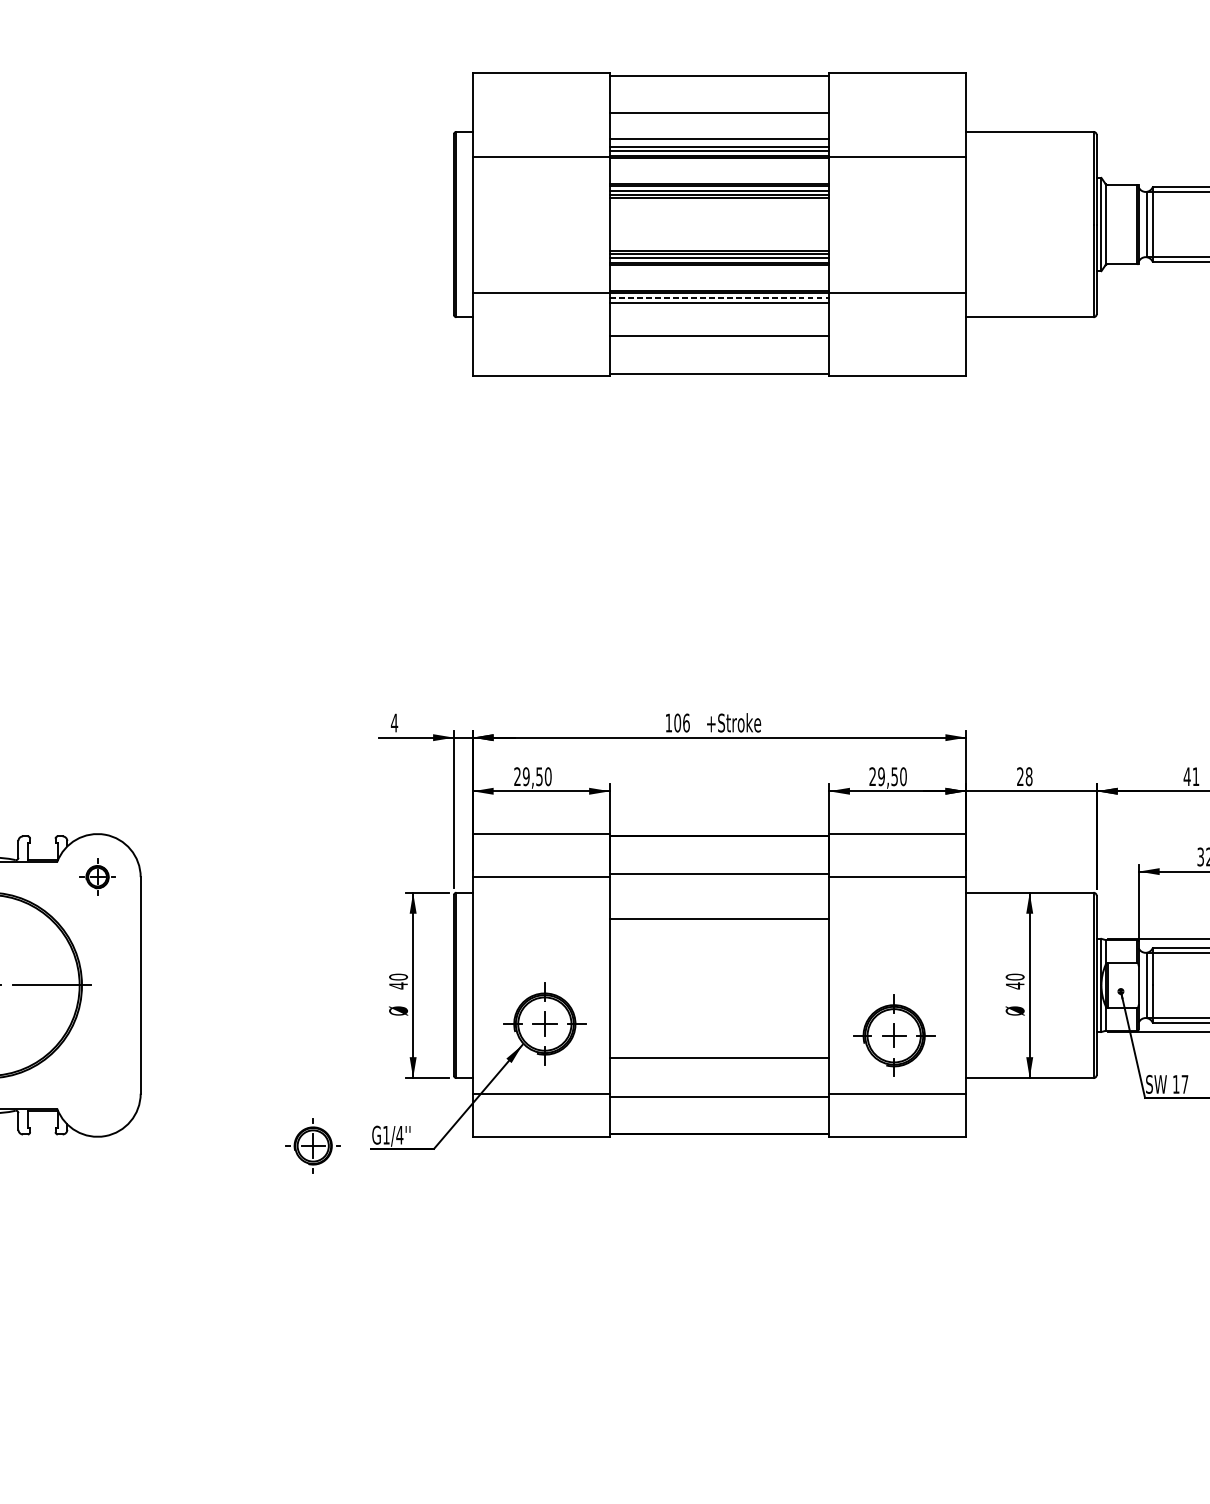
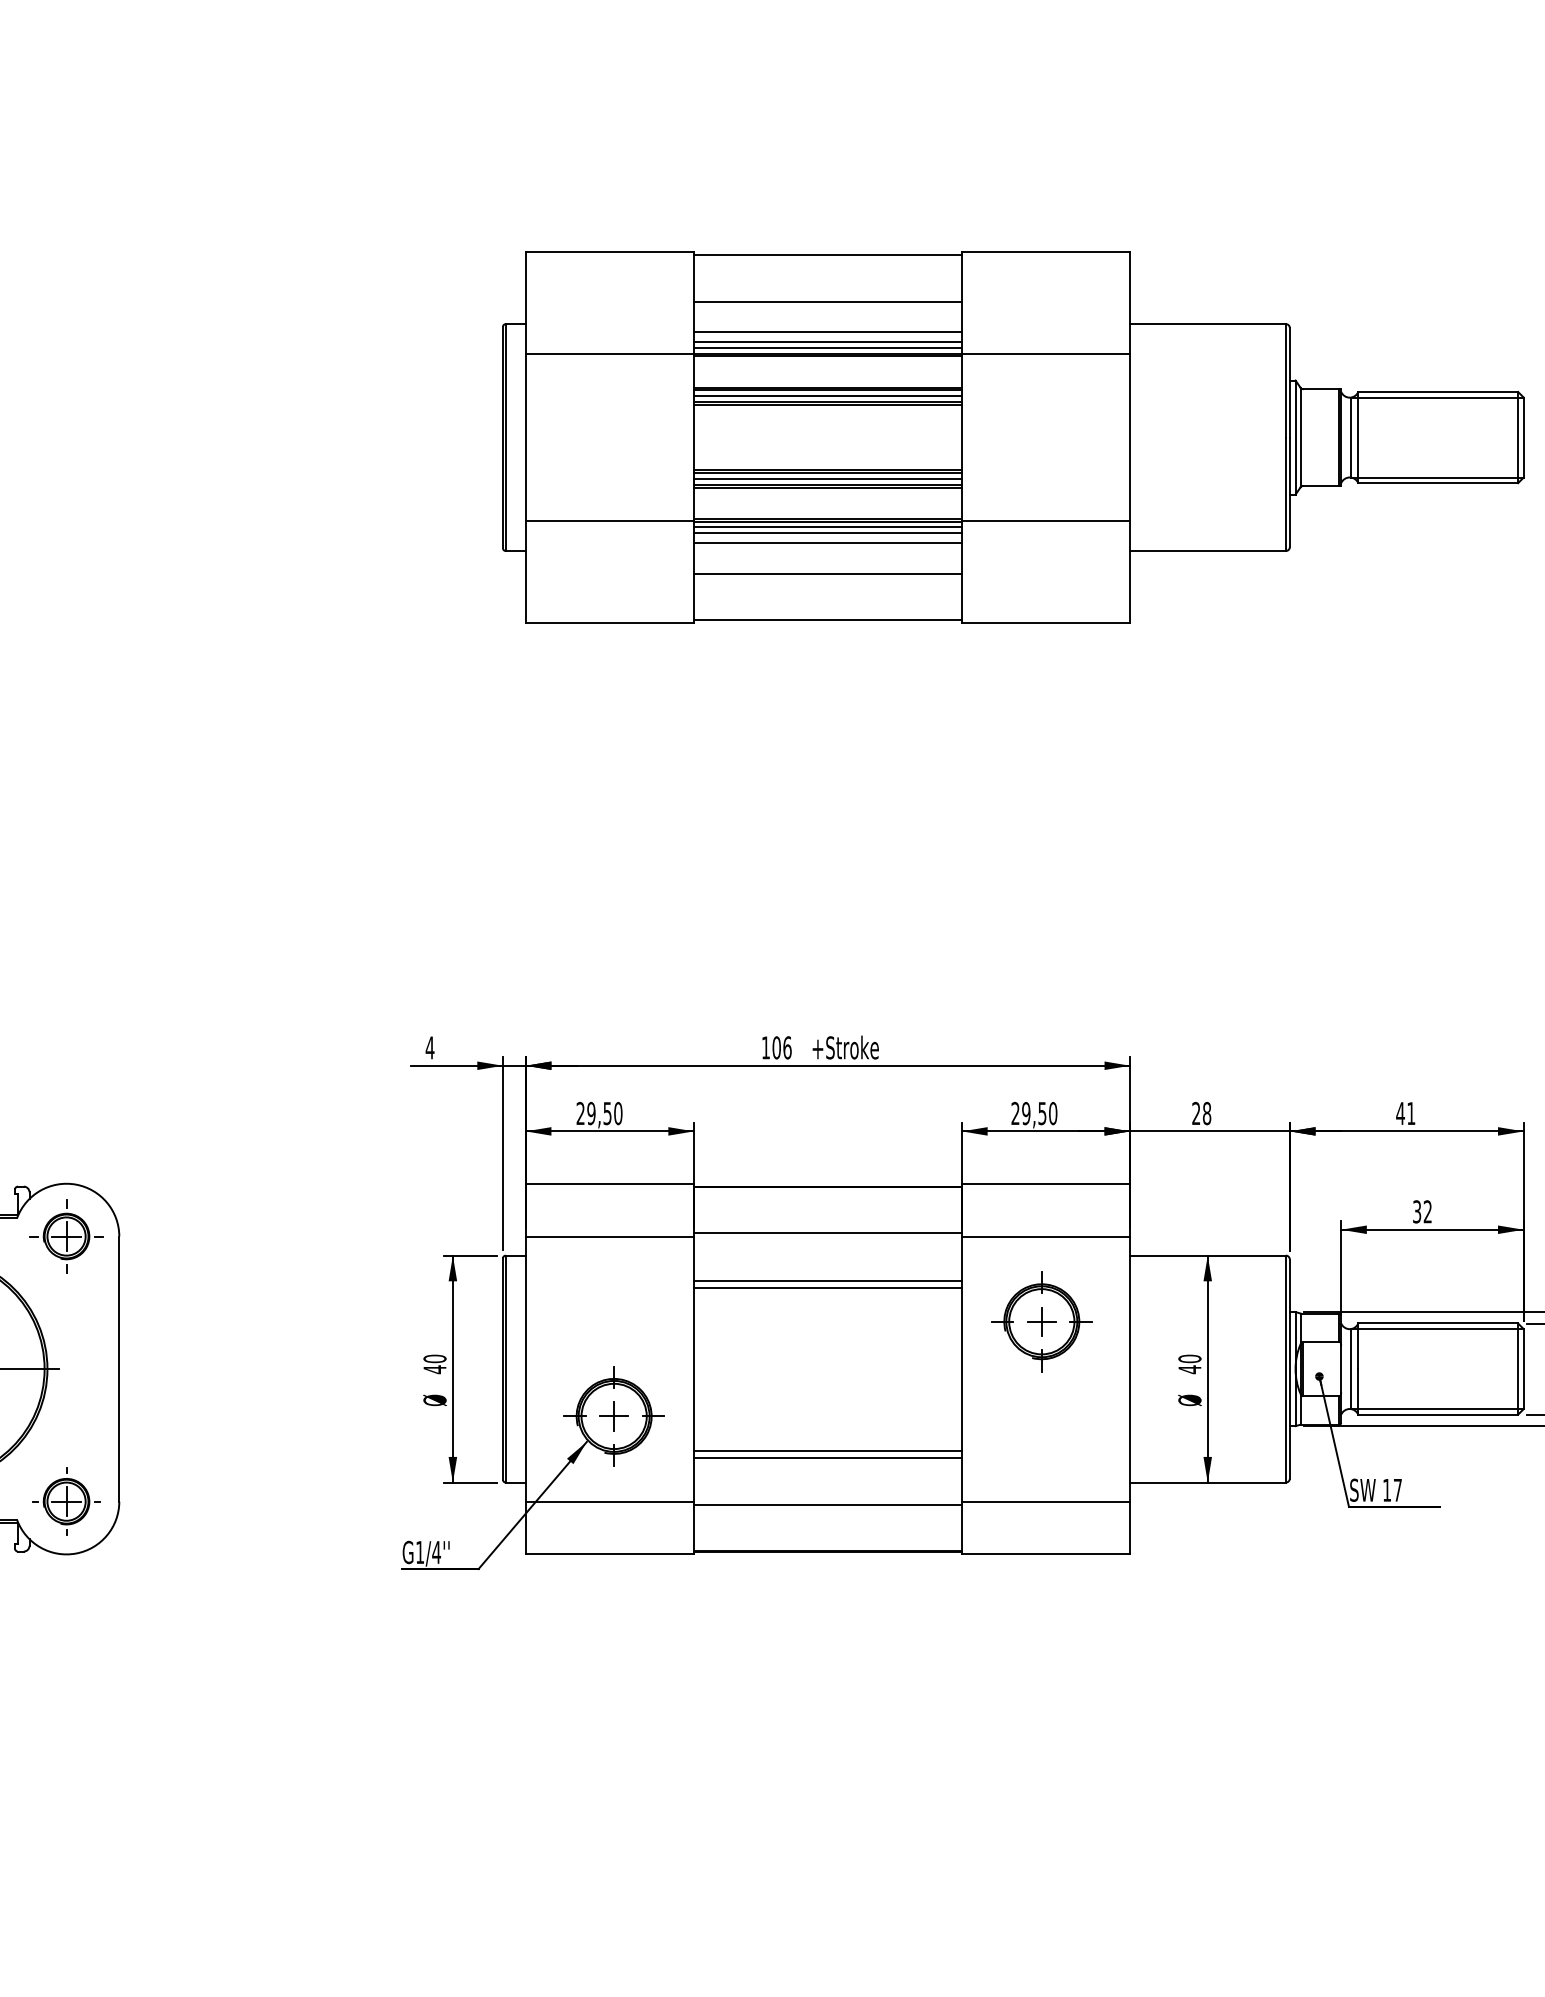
line: (719, 298) -> (828, 527), dashed -> solid
line: (719, 310) -> (827, 542), added
part: (97, 877) -> (66, 1236), size x1.67
line: (719, 913) -> (827, 1280), added
part: (893, 1035) -> (1041, 1321), moved
line: (719, 1051) -> (827, 1450), added
part: (313, 1145) -> (66, 1501), moved

